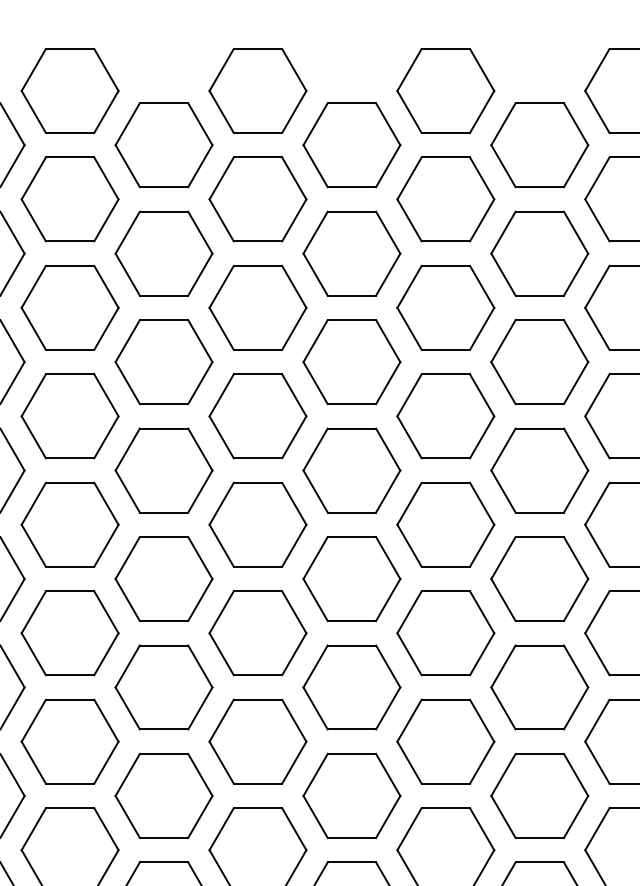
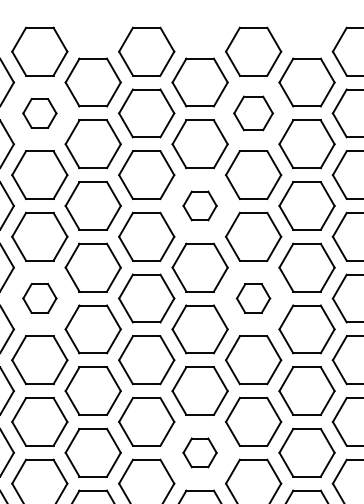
part: (69, 199) -> (39, 113), size x0.6
part: (445, 199) -> (253, 113), size x0.7
part: (350, 361) -> (199, 205), size x0.6
part: (69, 524) -> (39, 298), size x0.6
part: (445, 524) -> (253, 298), size x0.6
part: (350, 795) -> (199, 452), size x0.6

